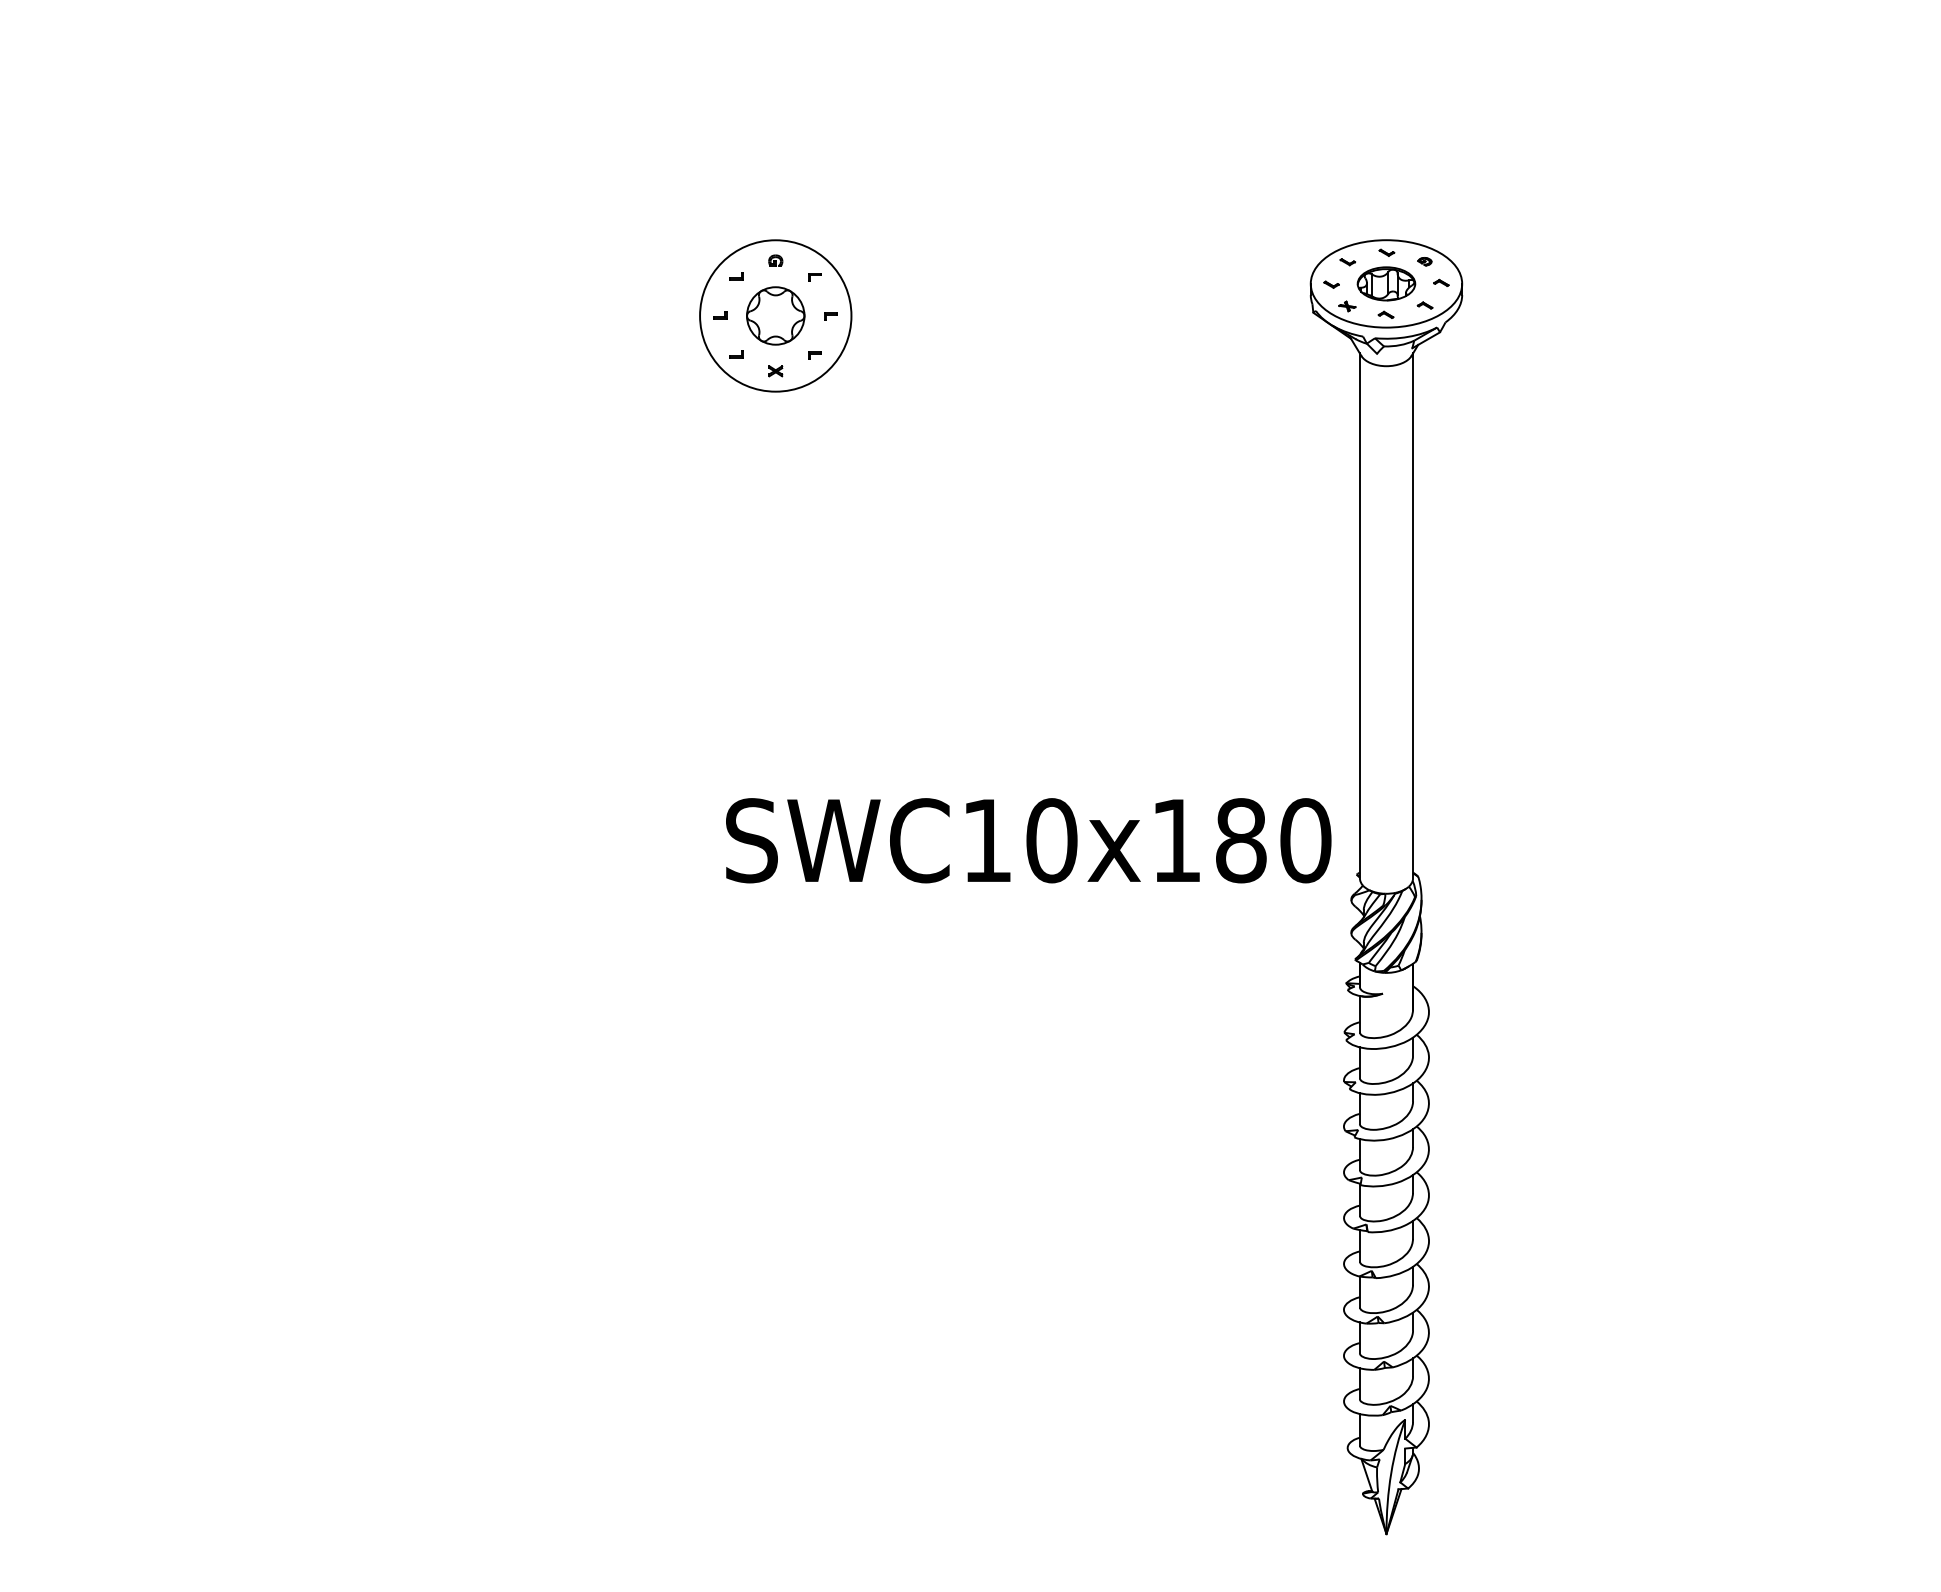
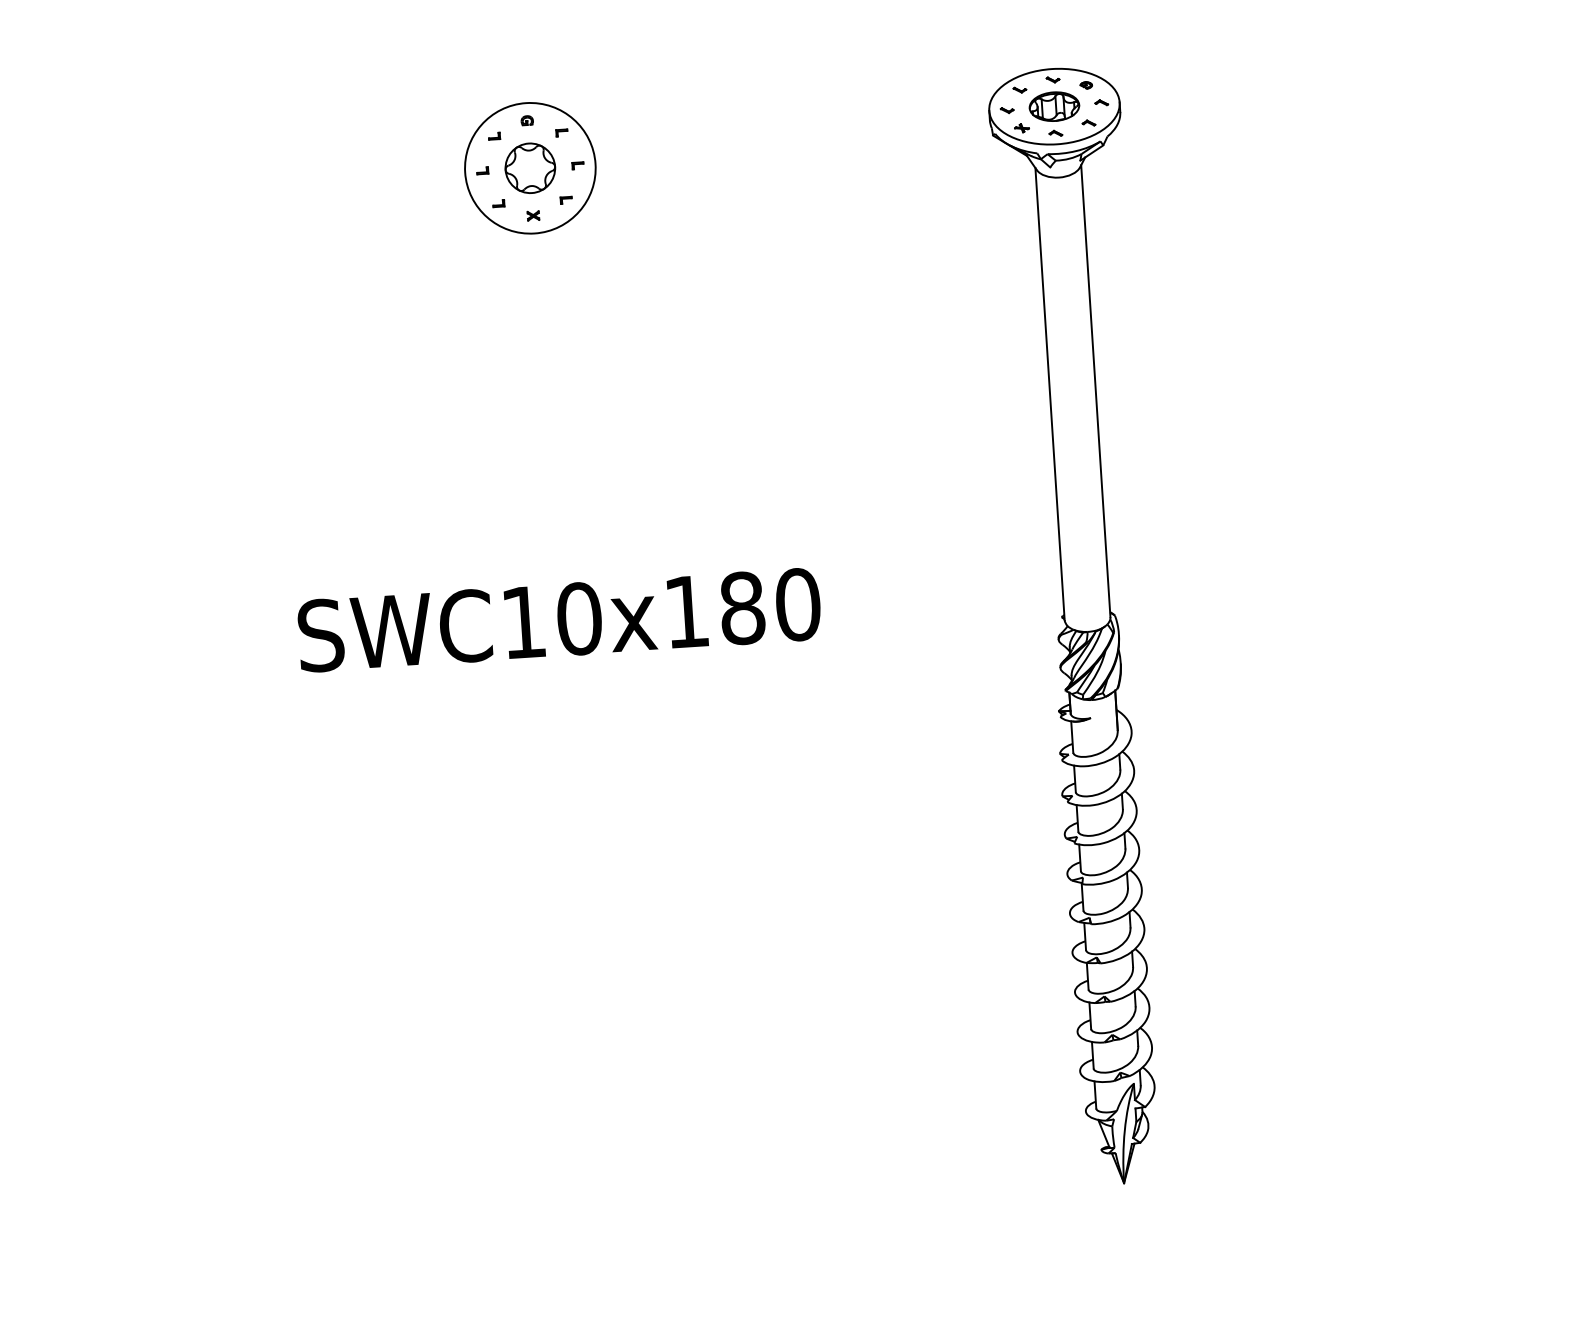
text: (1028, 840) -> (559, 619), moved

